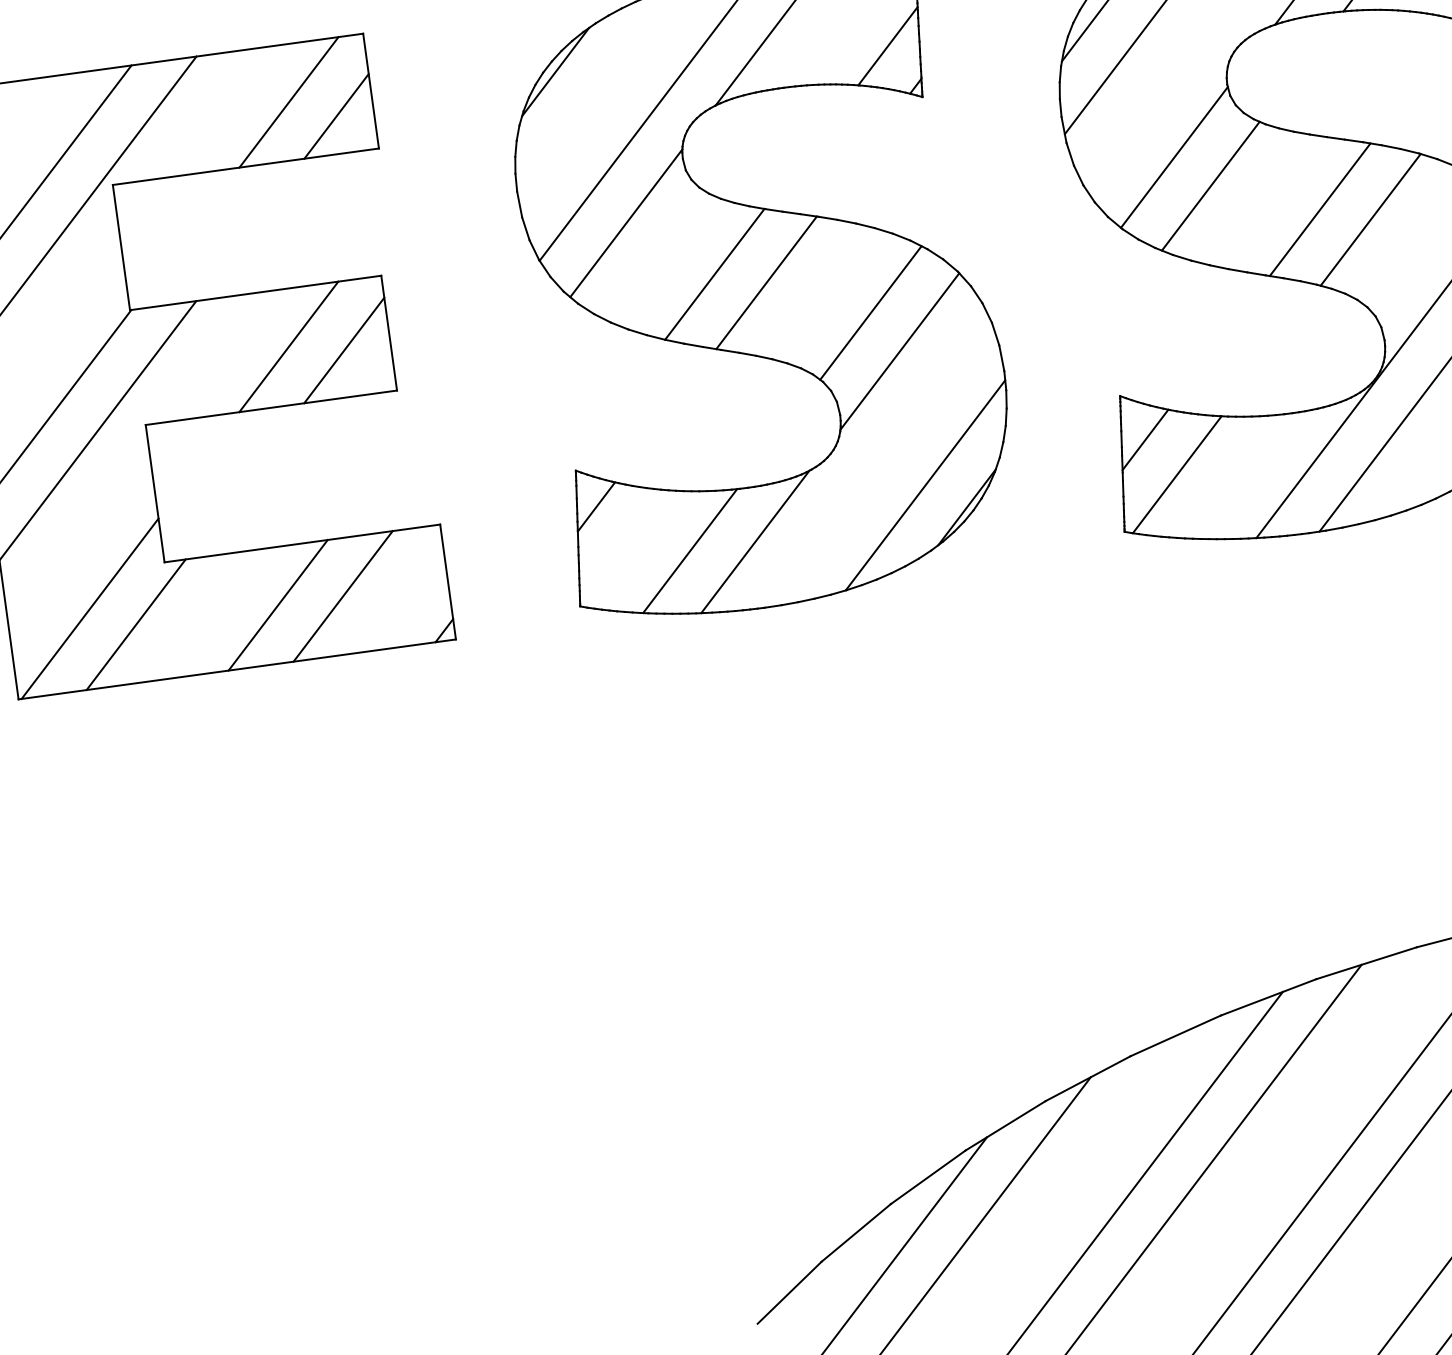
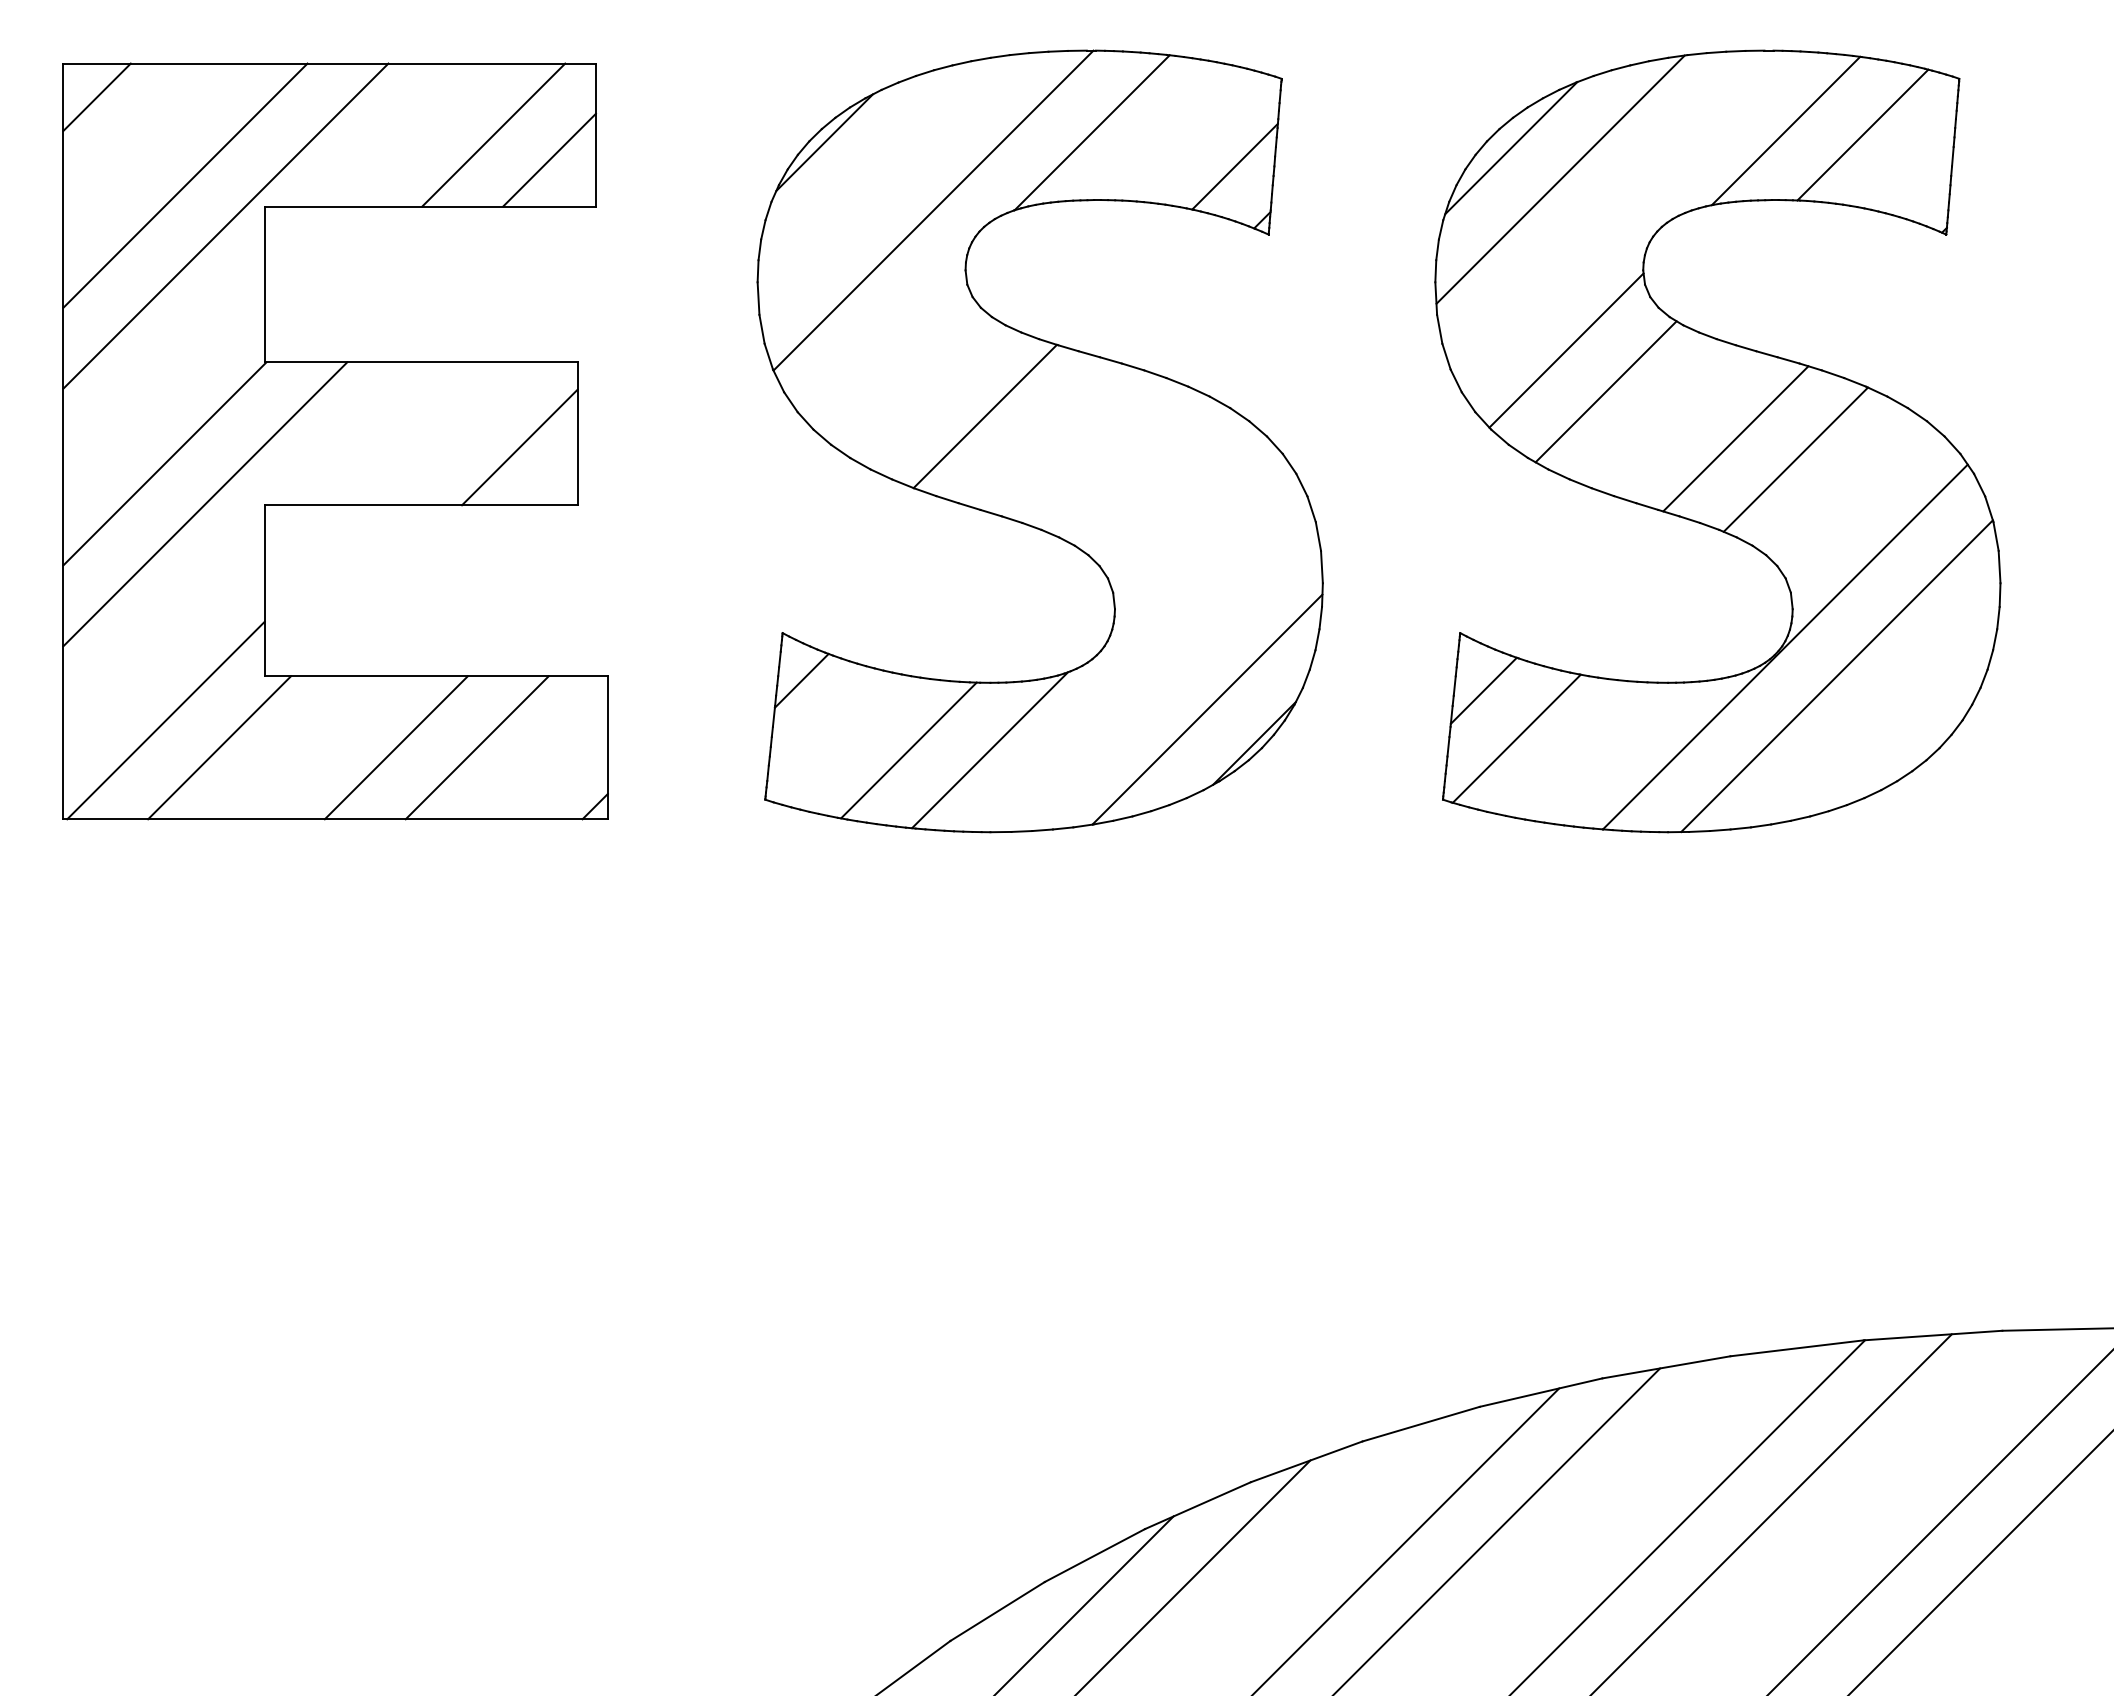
line: (626, 223) -> (885, 339), removed
line: (766, 282) -> (1046, 435), removed
line: (870, 312) -> (1169, 489), removed
line: (288, 346) -> (452, 433), removed
line: (899, 351) -> (1198, 541), removed

